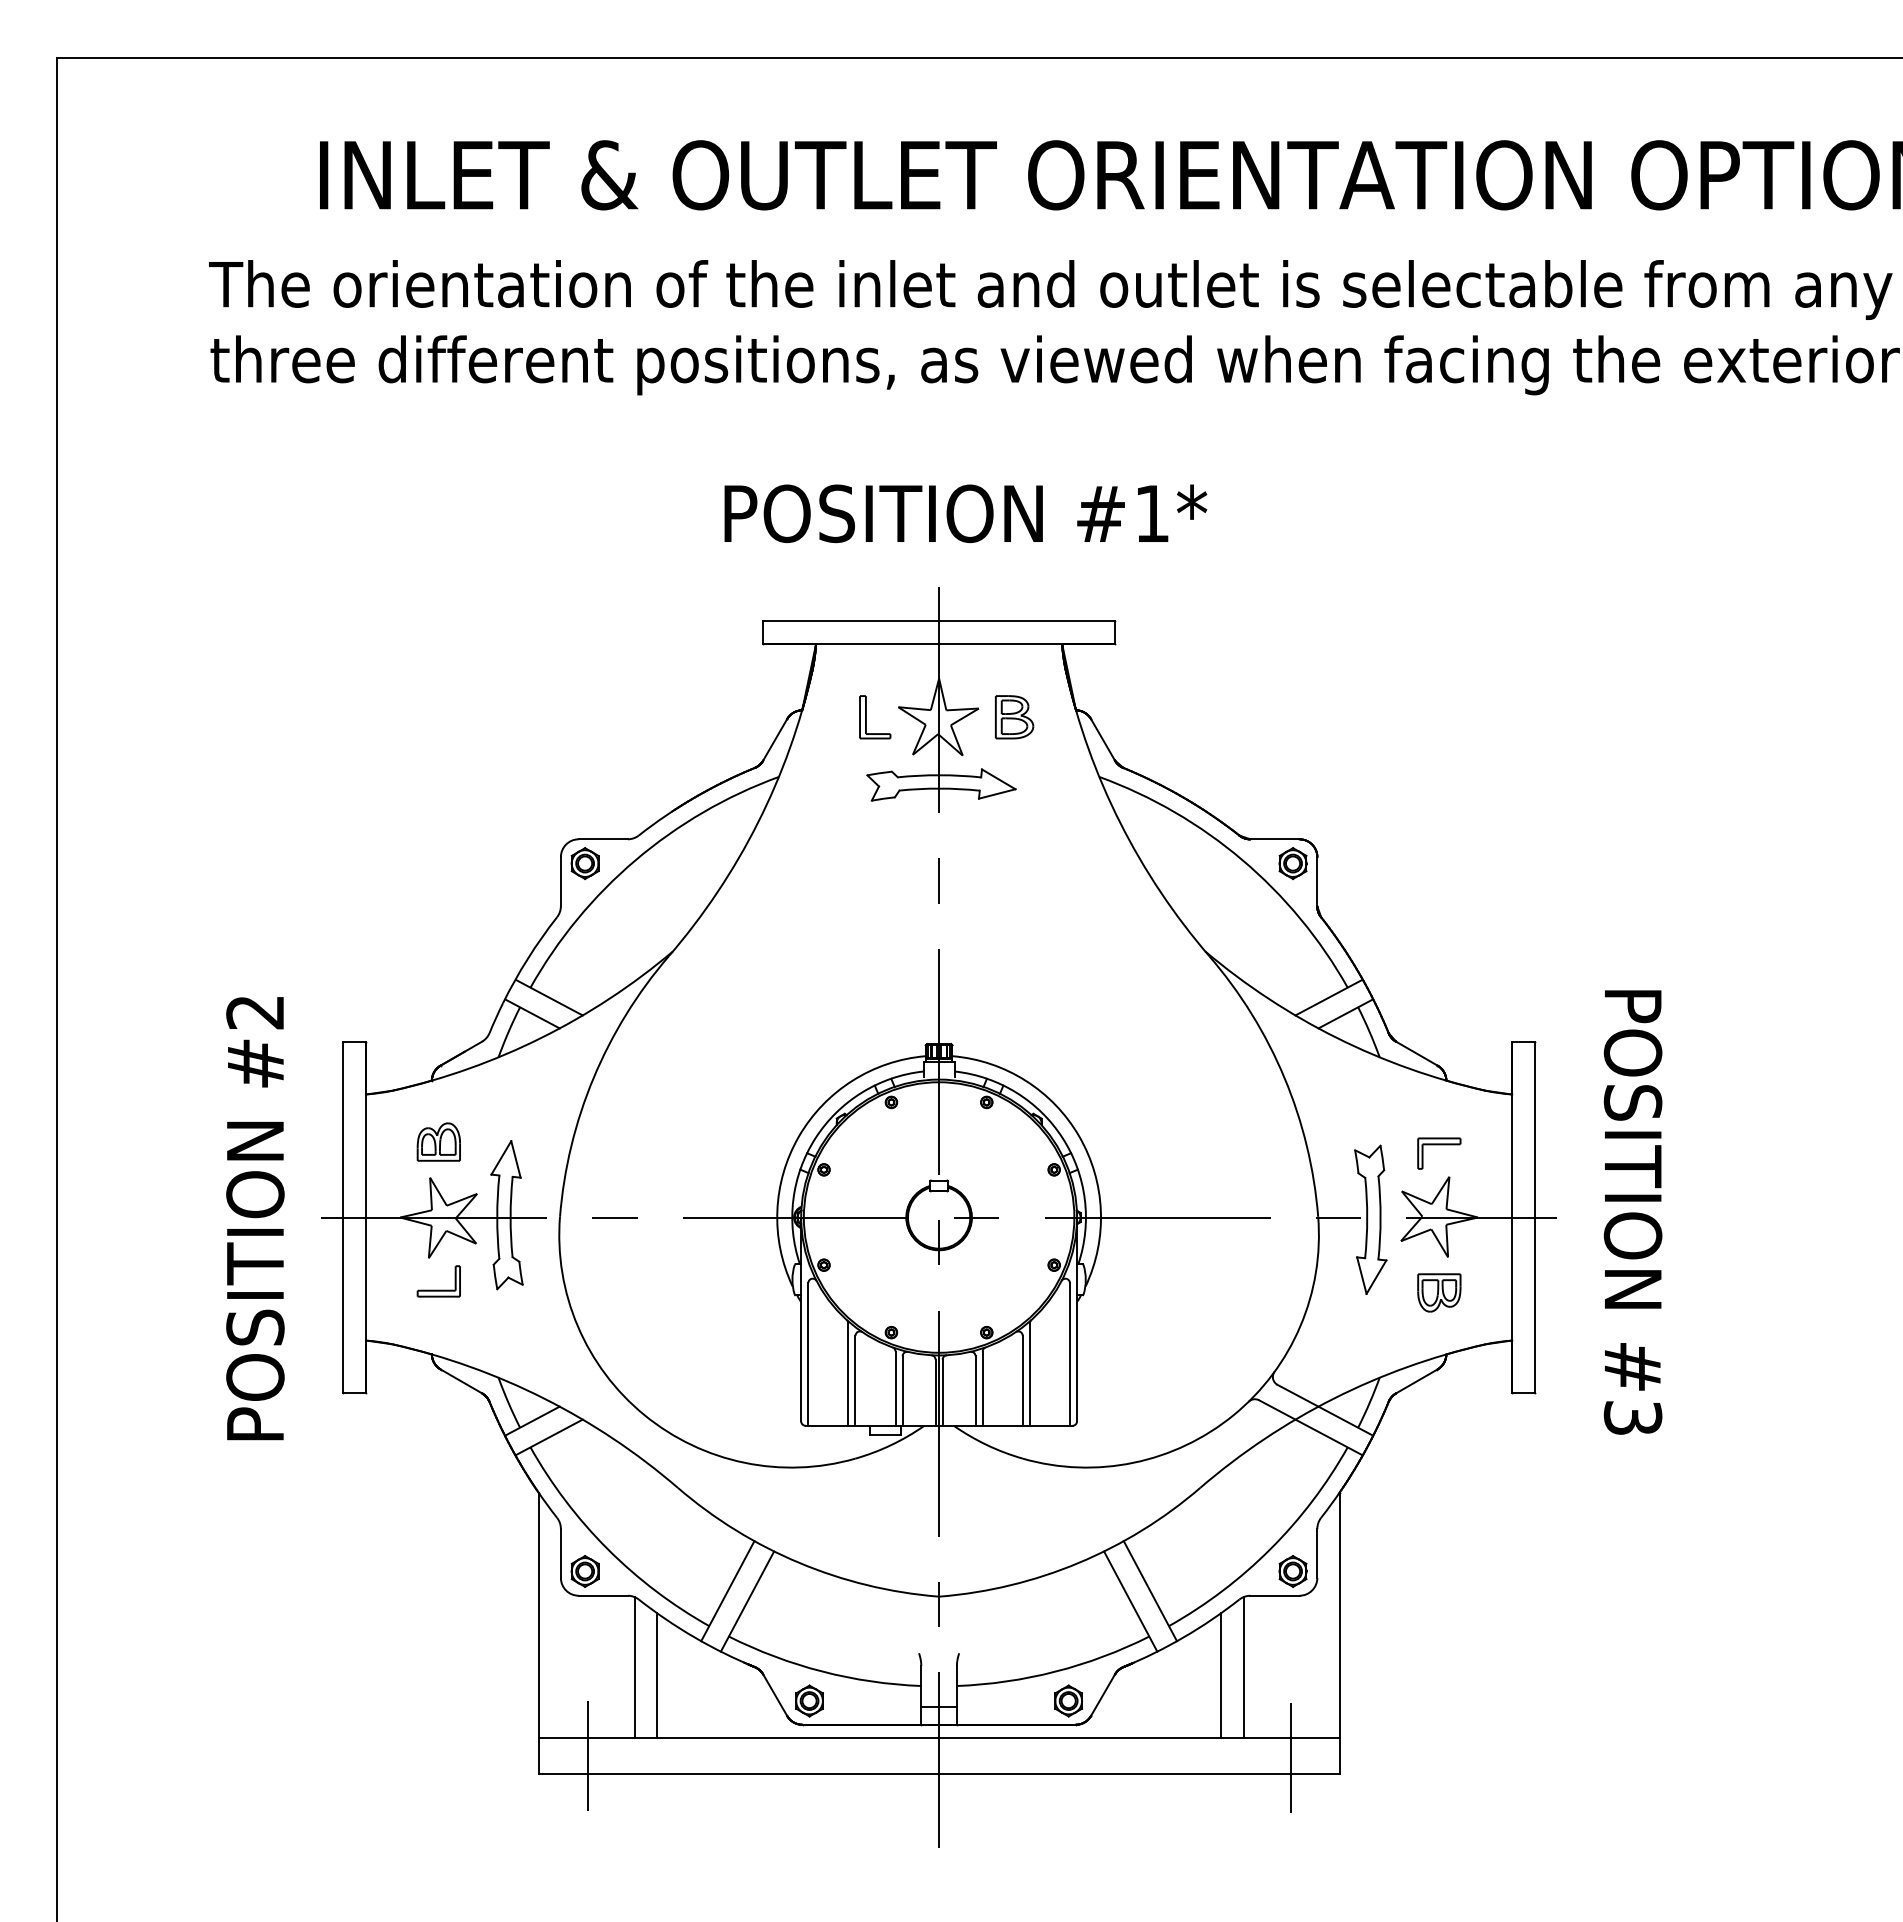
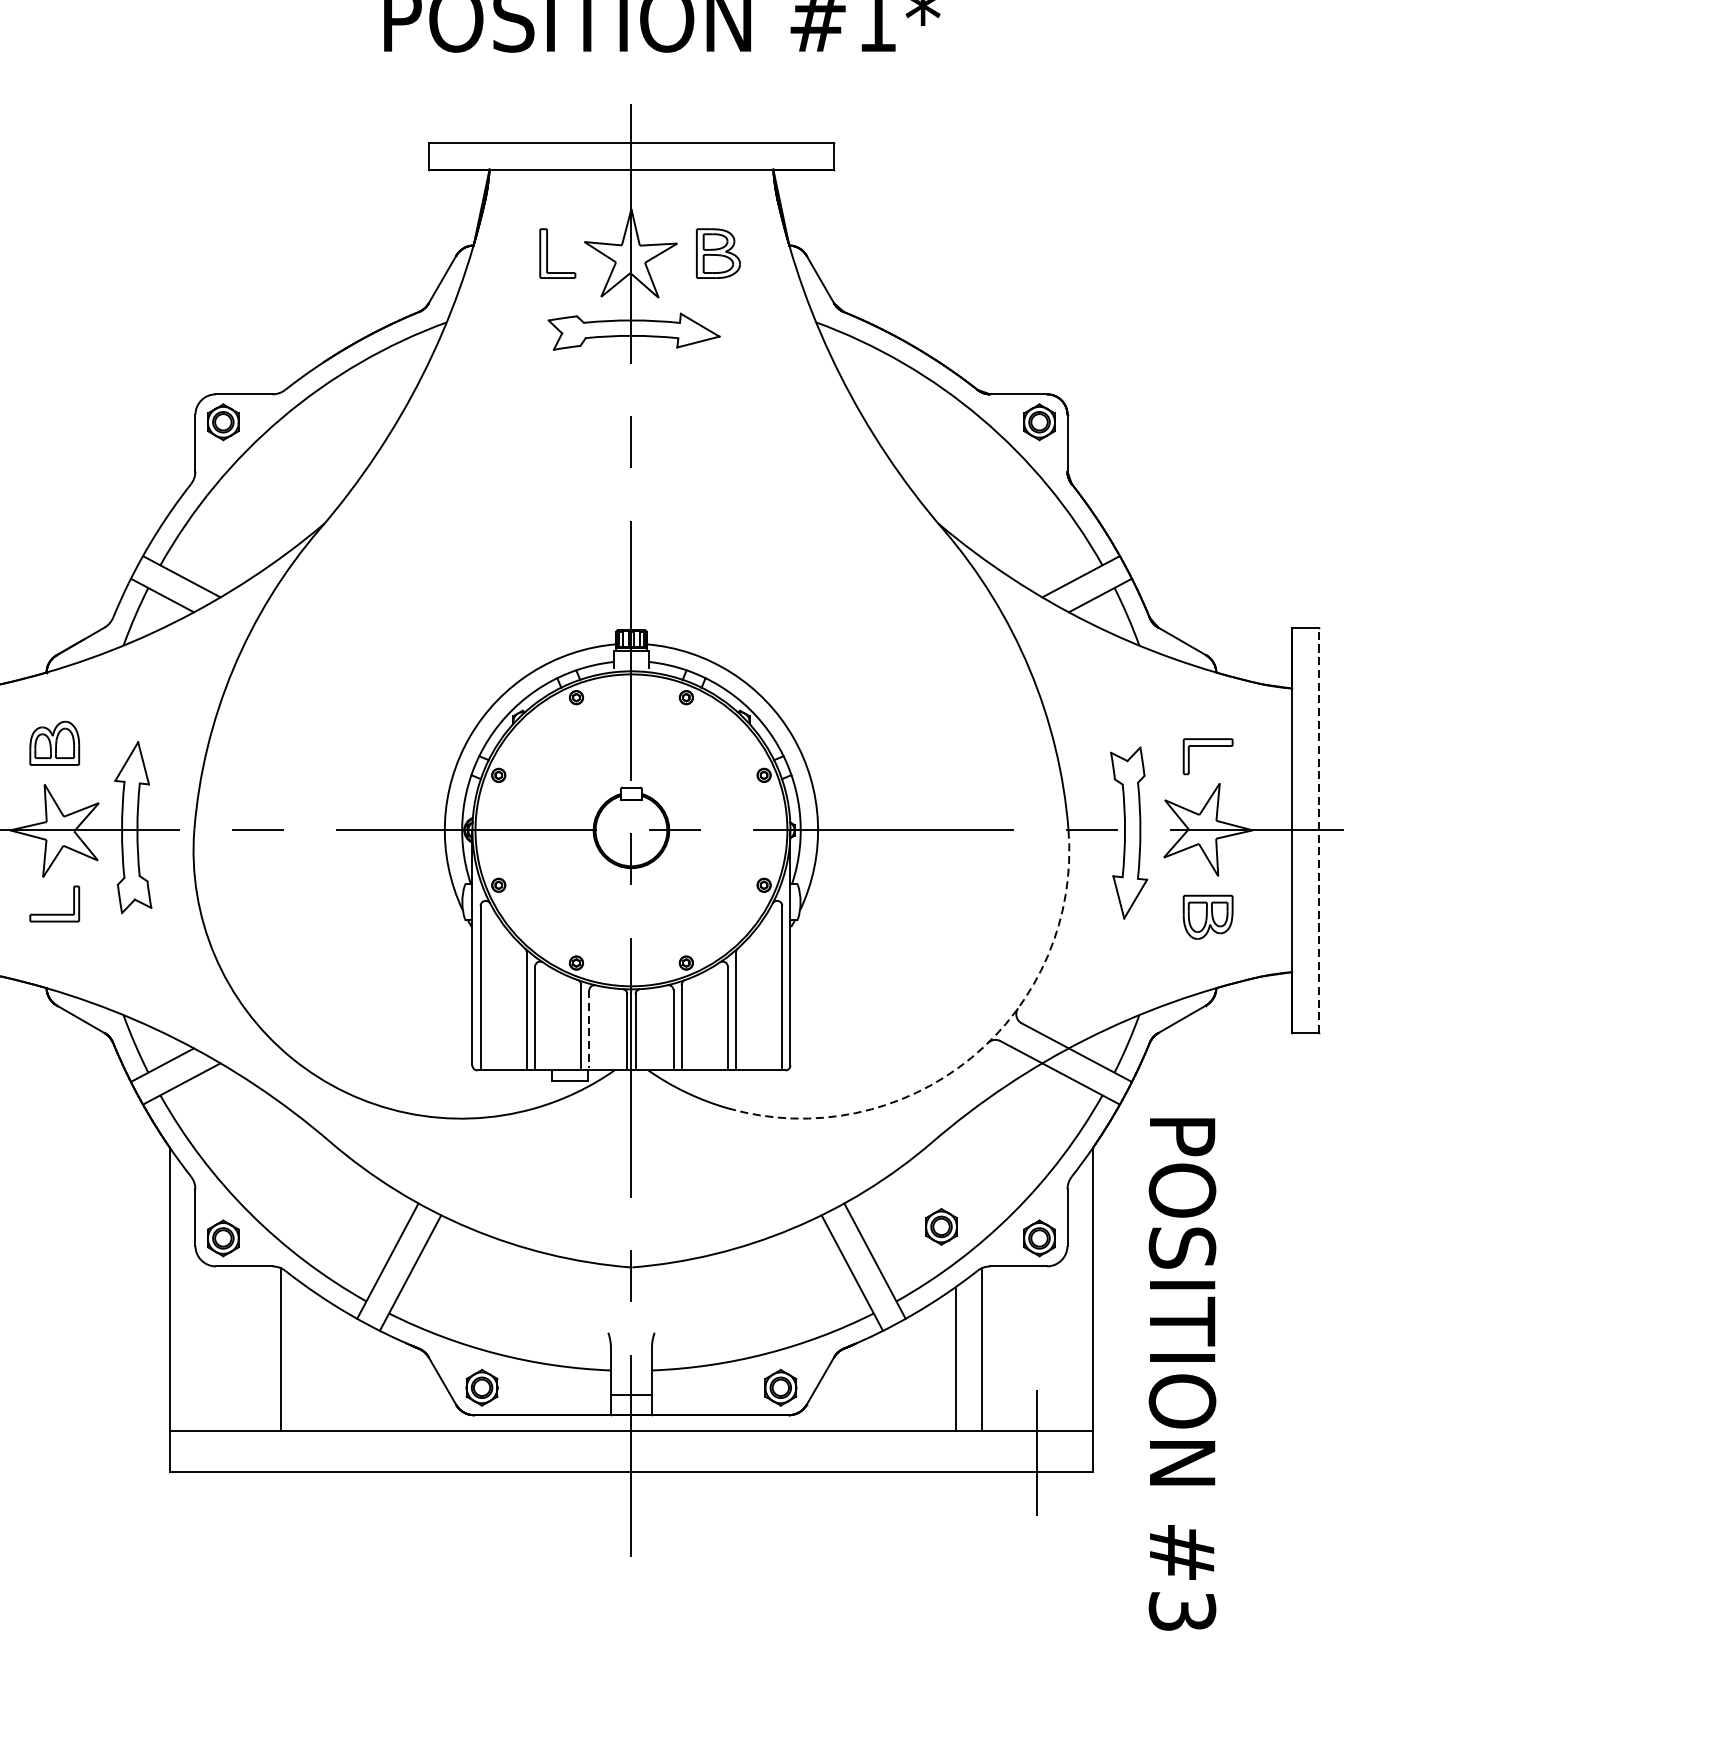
text: (1632, 1212) -> (1181, 1374), moved
line: (1535, 1217) -> (1319, 830), solid -> dashed
line: (902, 1390) -> (589, 1029), solid -> dashed
arc: (1233, 1415) -> (970, 1058), solid -> dashed
part: (1207, 1561) -> (940, 1226), added
line: (657, 1675) -> (306, 1358), removed
line: (587, 1755) -> (226, 1450), removed

